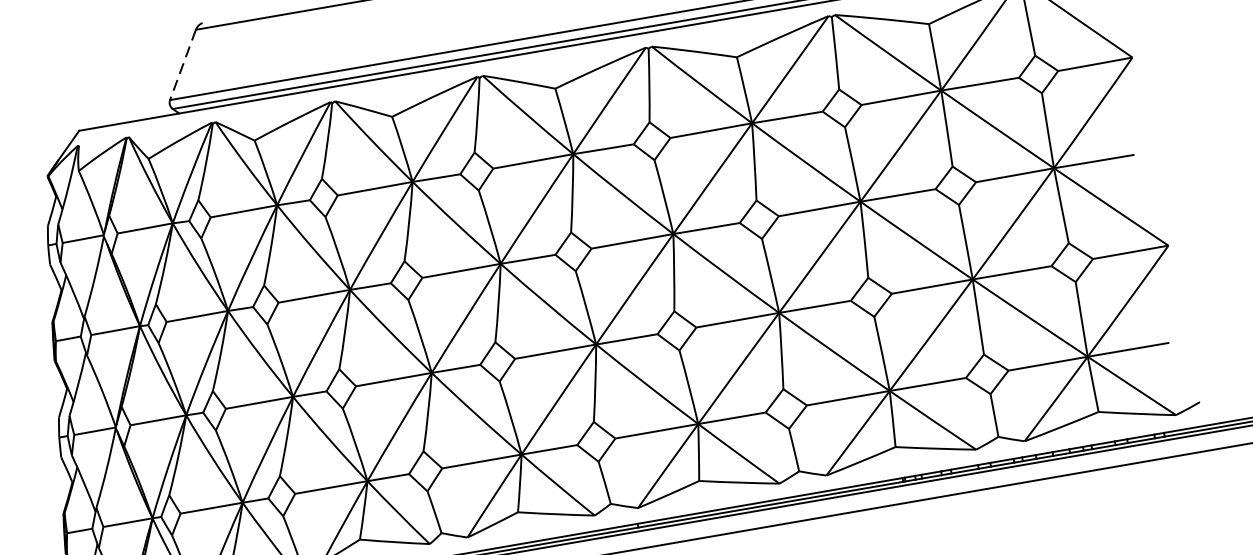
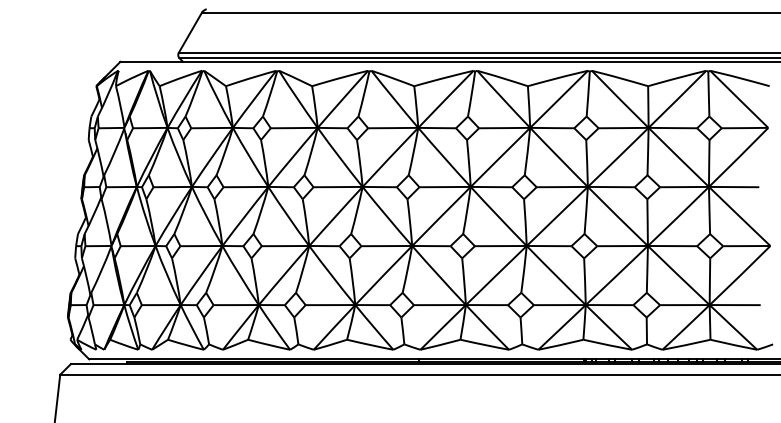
line: (183, 66) -> (190, 33), dashed -> solid

